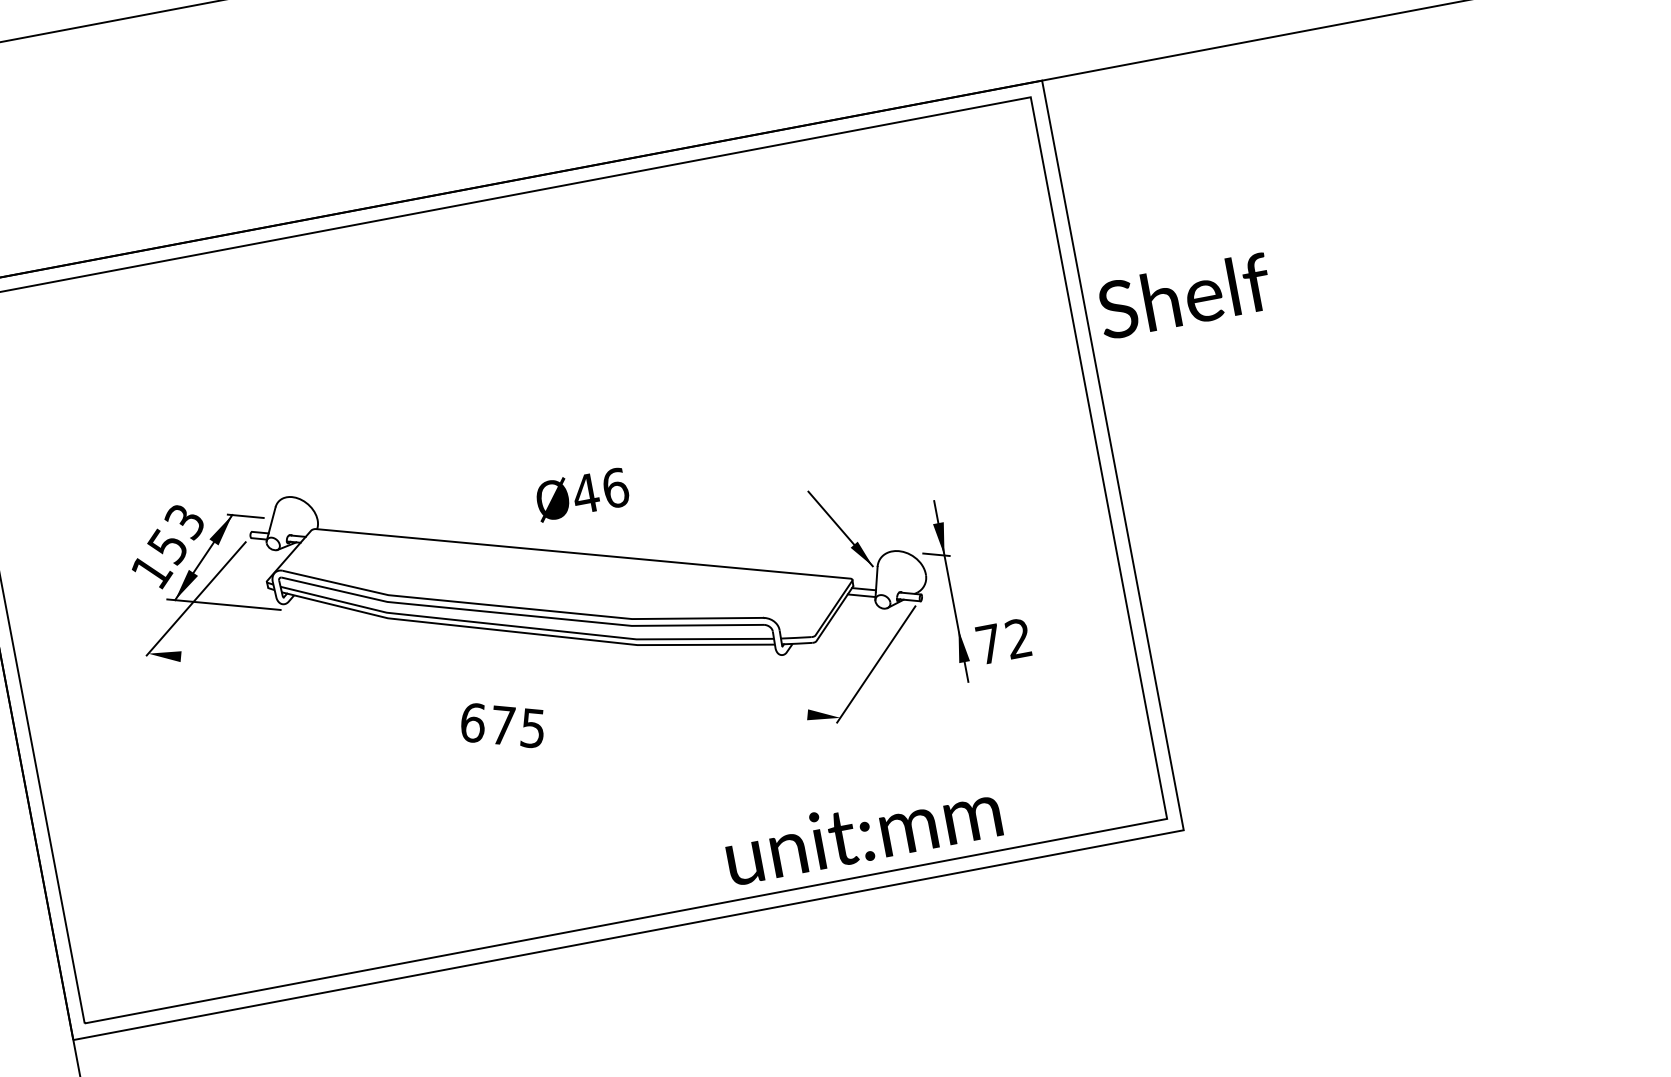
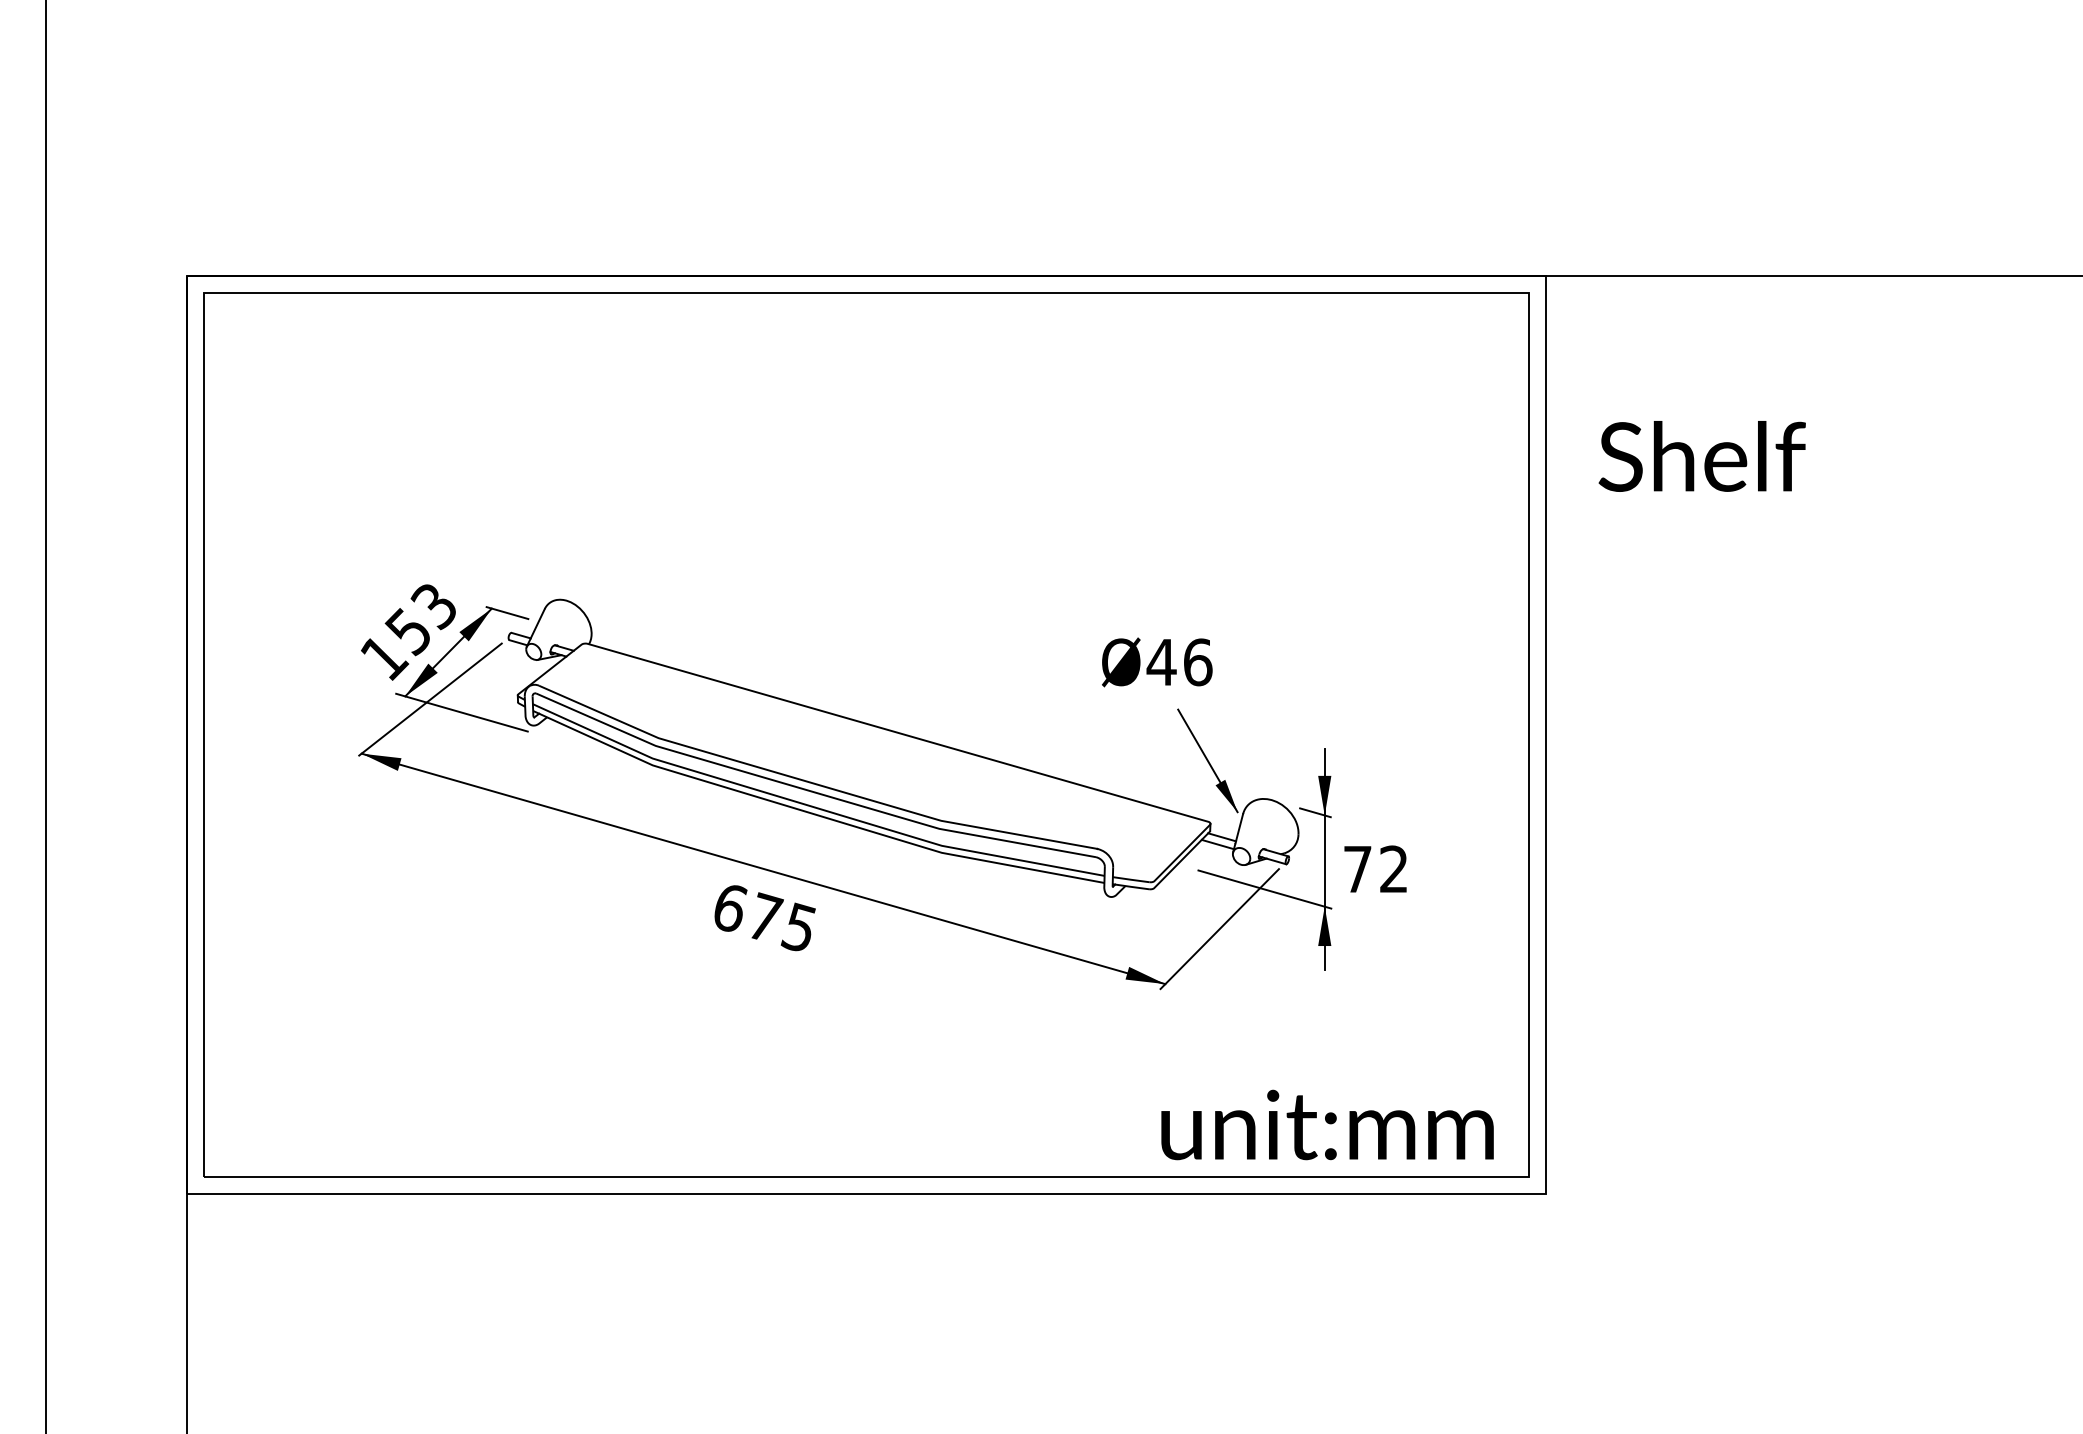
text: (1183, 296) -> (1701, 456), moved
text: (582, 494) -> (1157, 662), moved
line: (906, 625) -> (1264, 889), added
text: (1003, 640) -> (1375, 868), moved
line: (494, 685) -> (763, 868), added
text: (862, 832) -> (1327, 1124), moved

